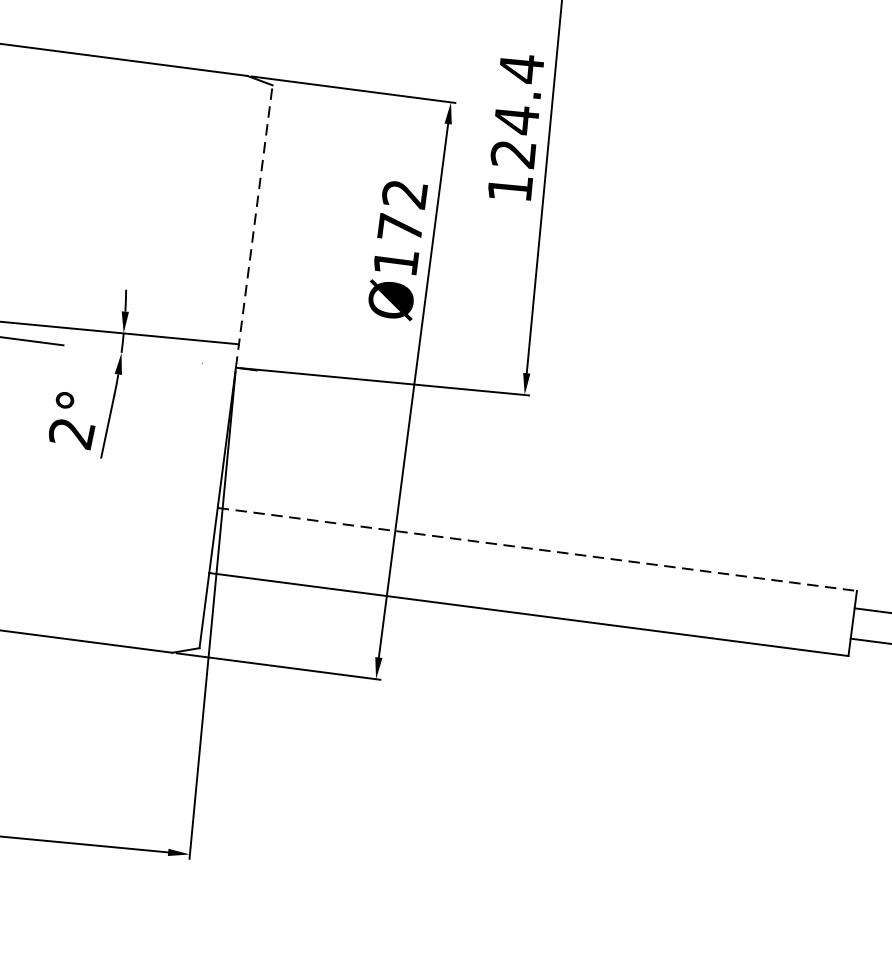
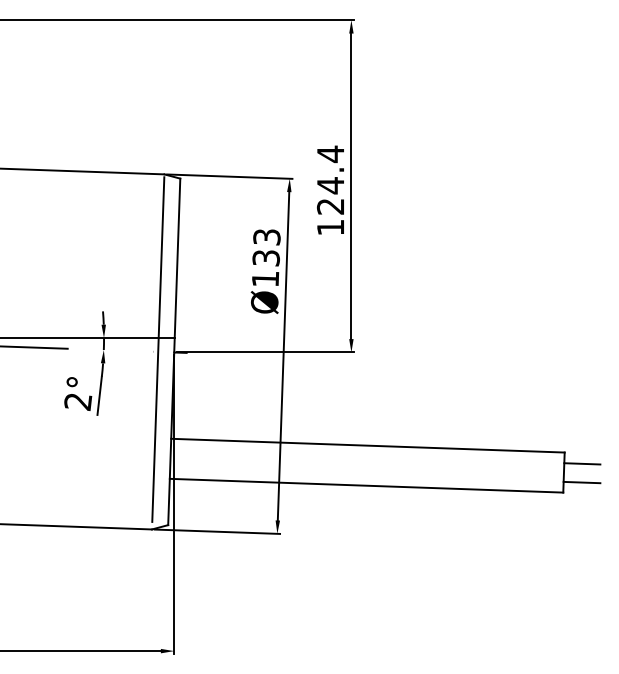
text: (402, 210) -> (266, 247), Ø172 -> Ø133
line: (254, 226) -> (177, 265), dashed -> solid
line: (210, 360) -> (158, 349), added
line: (536, 549) -> (367, 445), dashed -> solid

